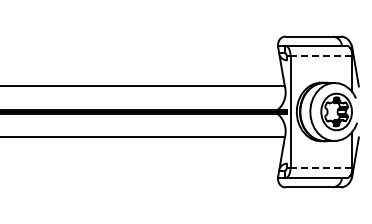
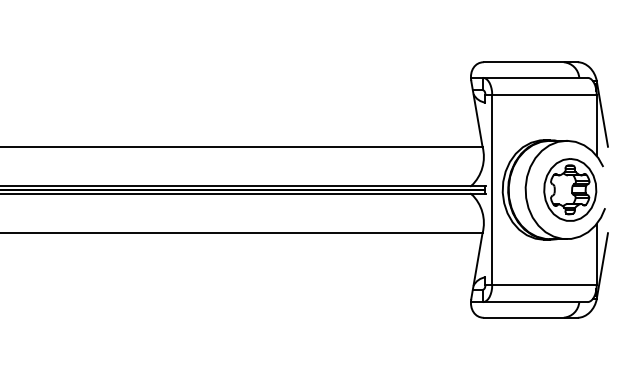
line: (321, 55) -> (544, 94), dashed -> solid
line: (321, 168) -> (544, 285), dashed -> solid

